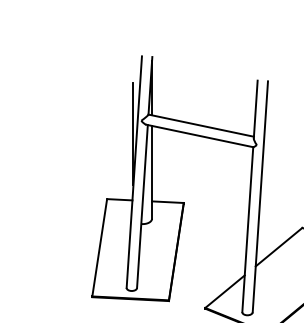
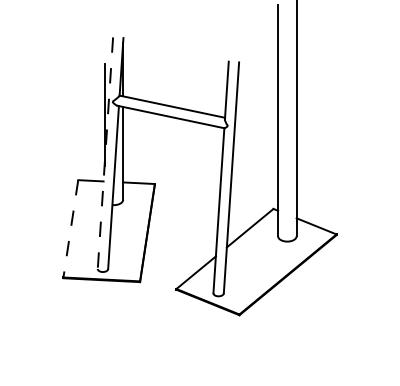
line: (134, 172) -> (105, 153), solid -> dashed
line: (99, 248) -> (70, 229), solid -> dashed

